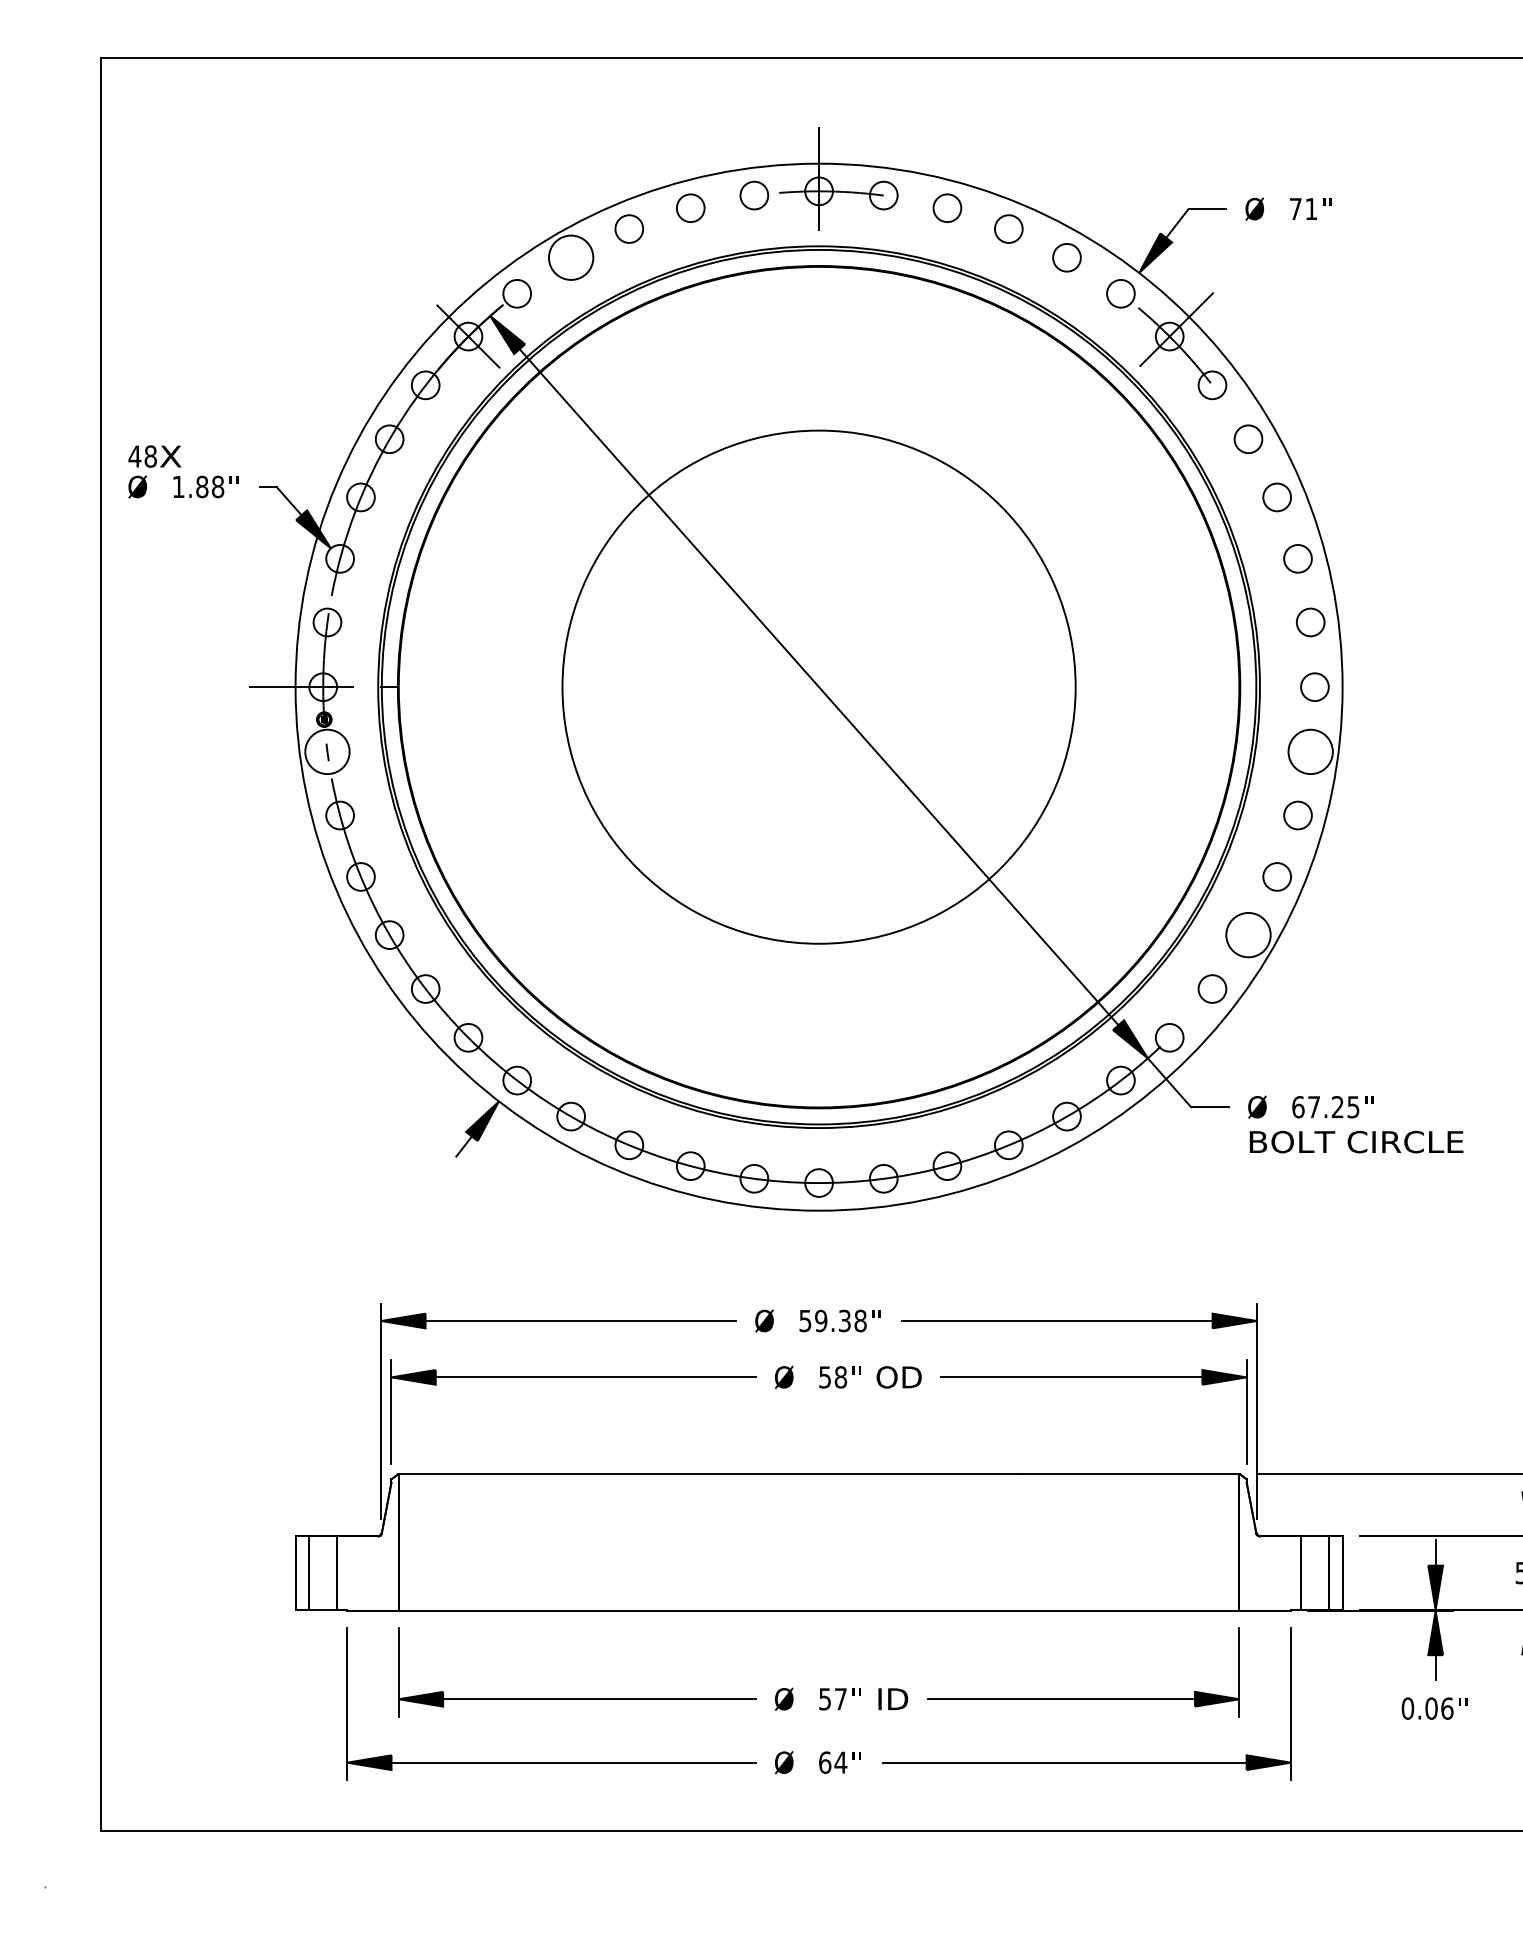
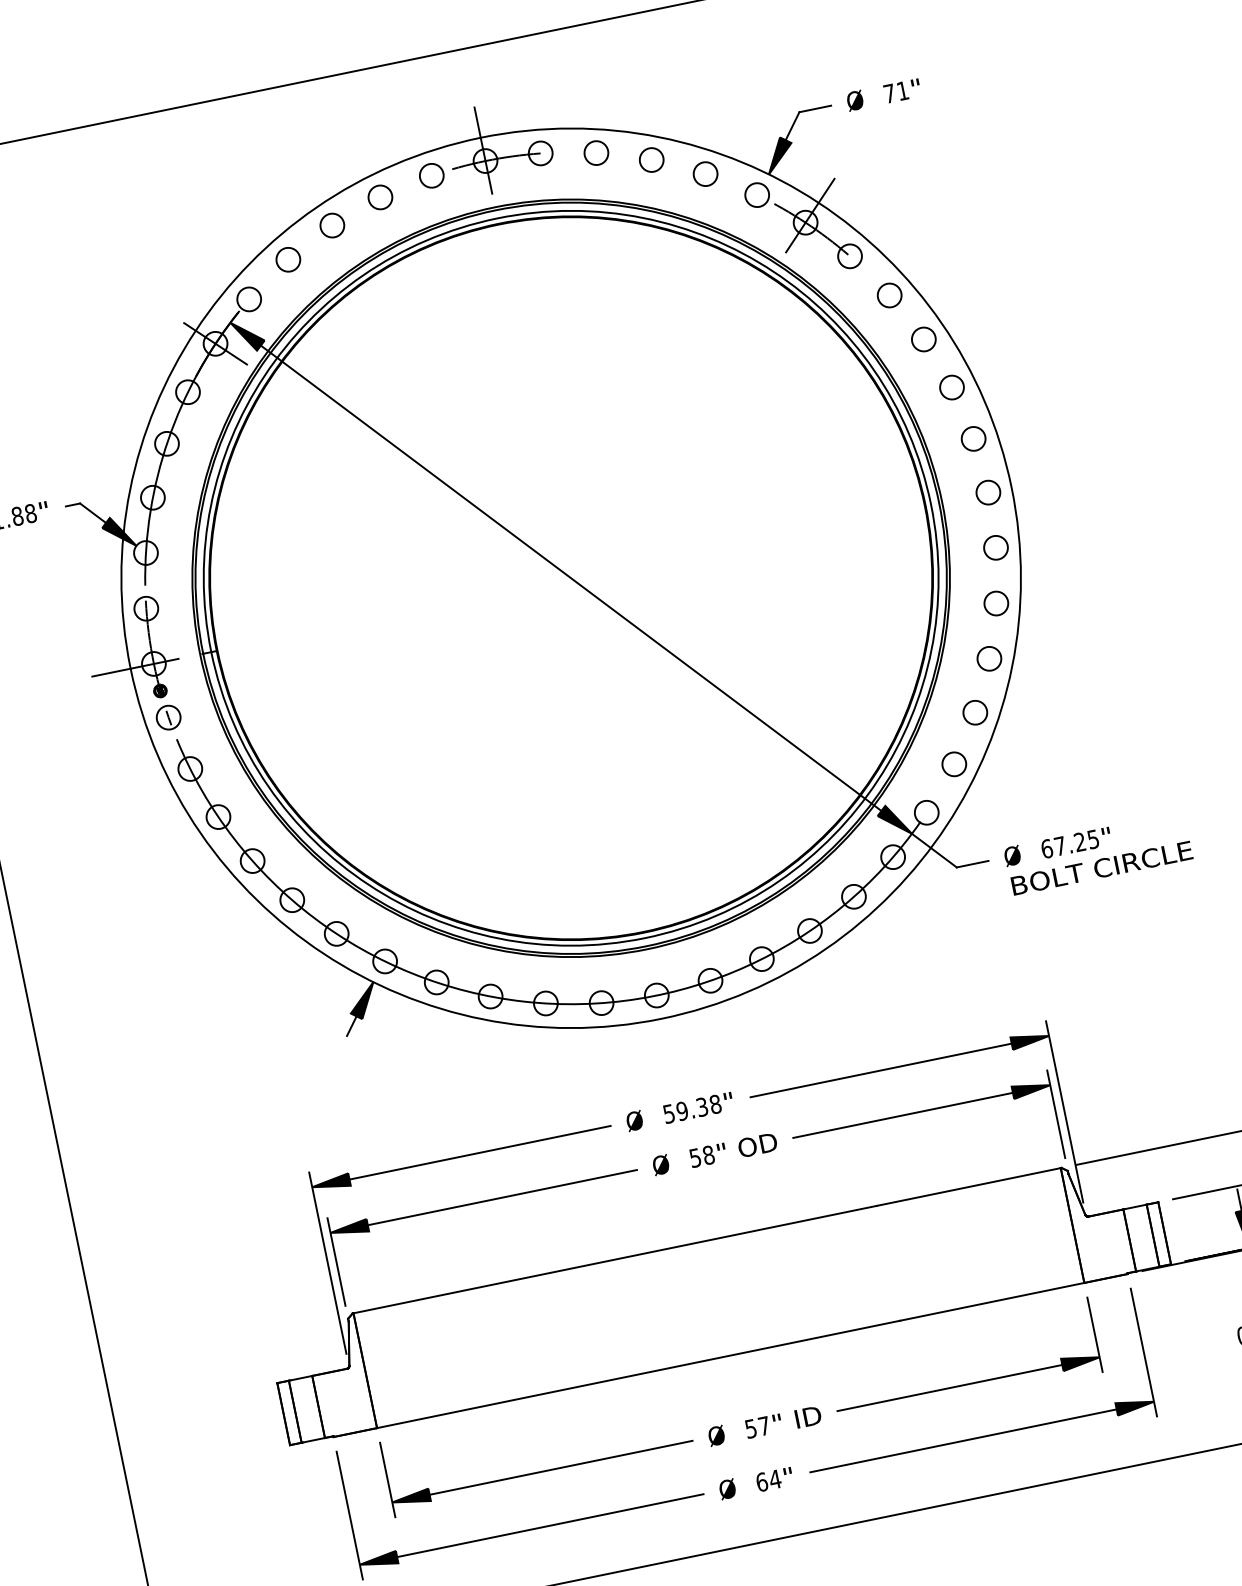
circle: (571, 257) -> (288, 259), size x0.62
circle: (818, 686) -> (570, 577), size x1.67
circle: (327, 751) -> (168, 717), size x0.62
circle: (1310, 751) -> (995, 547), size x0.62
circle: (1248, 934) -> (975, 712), size x0.62

